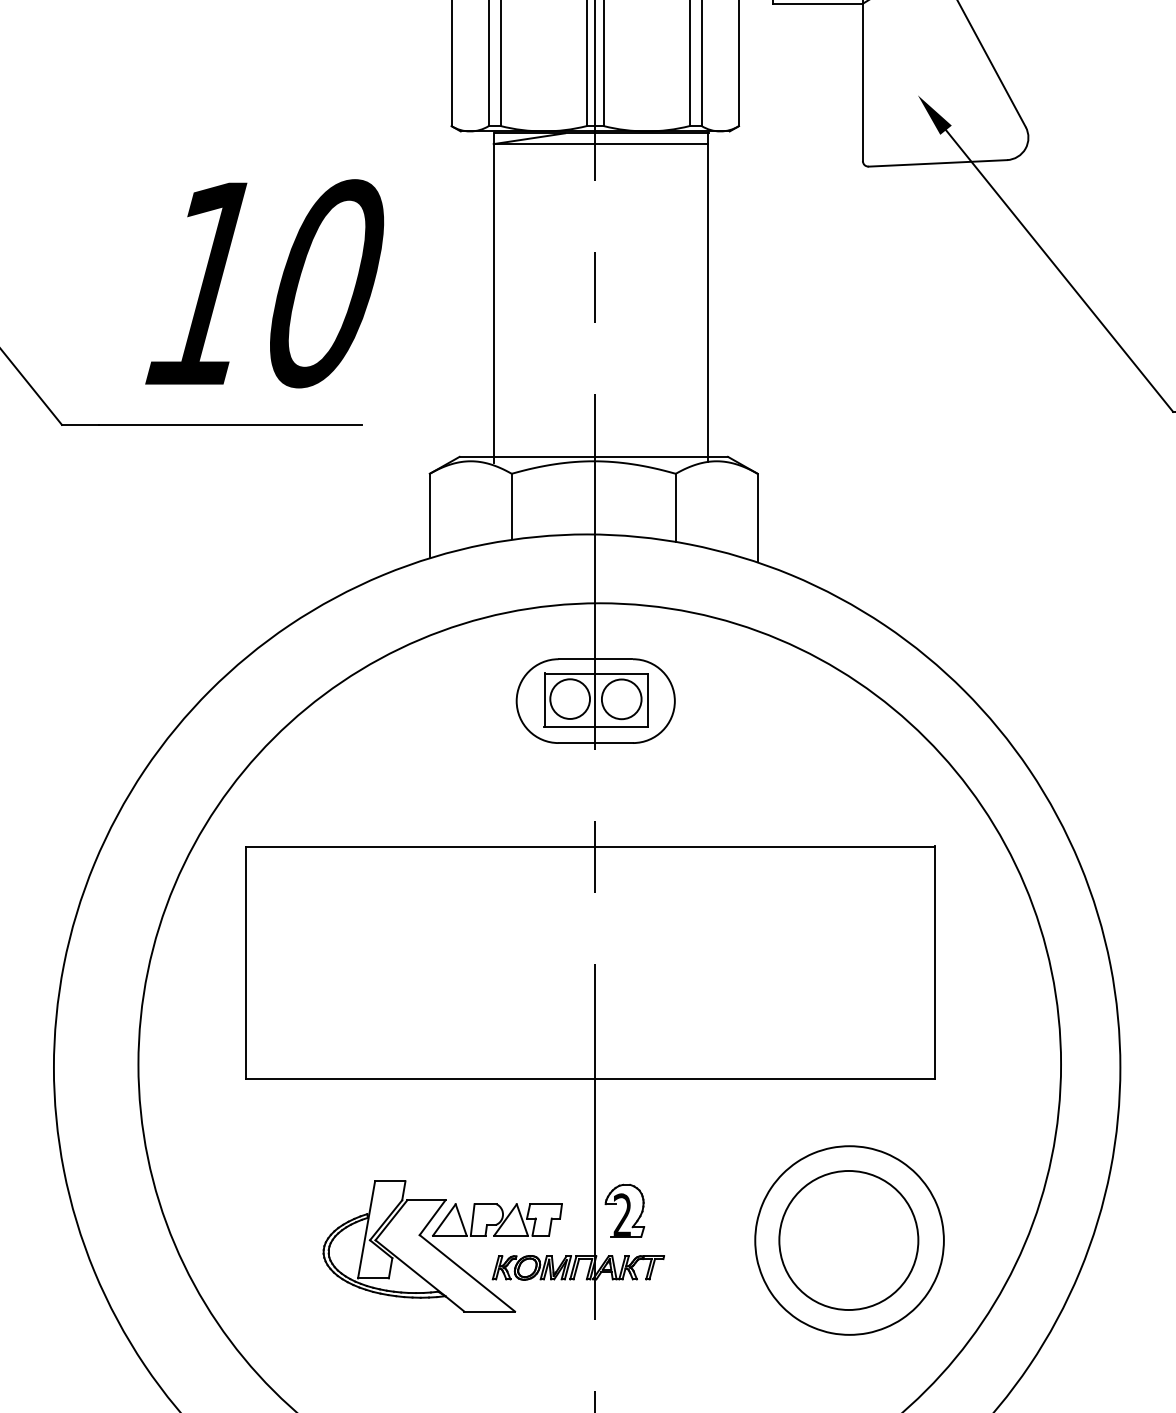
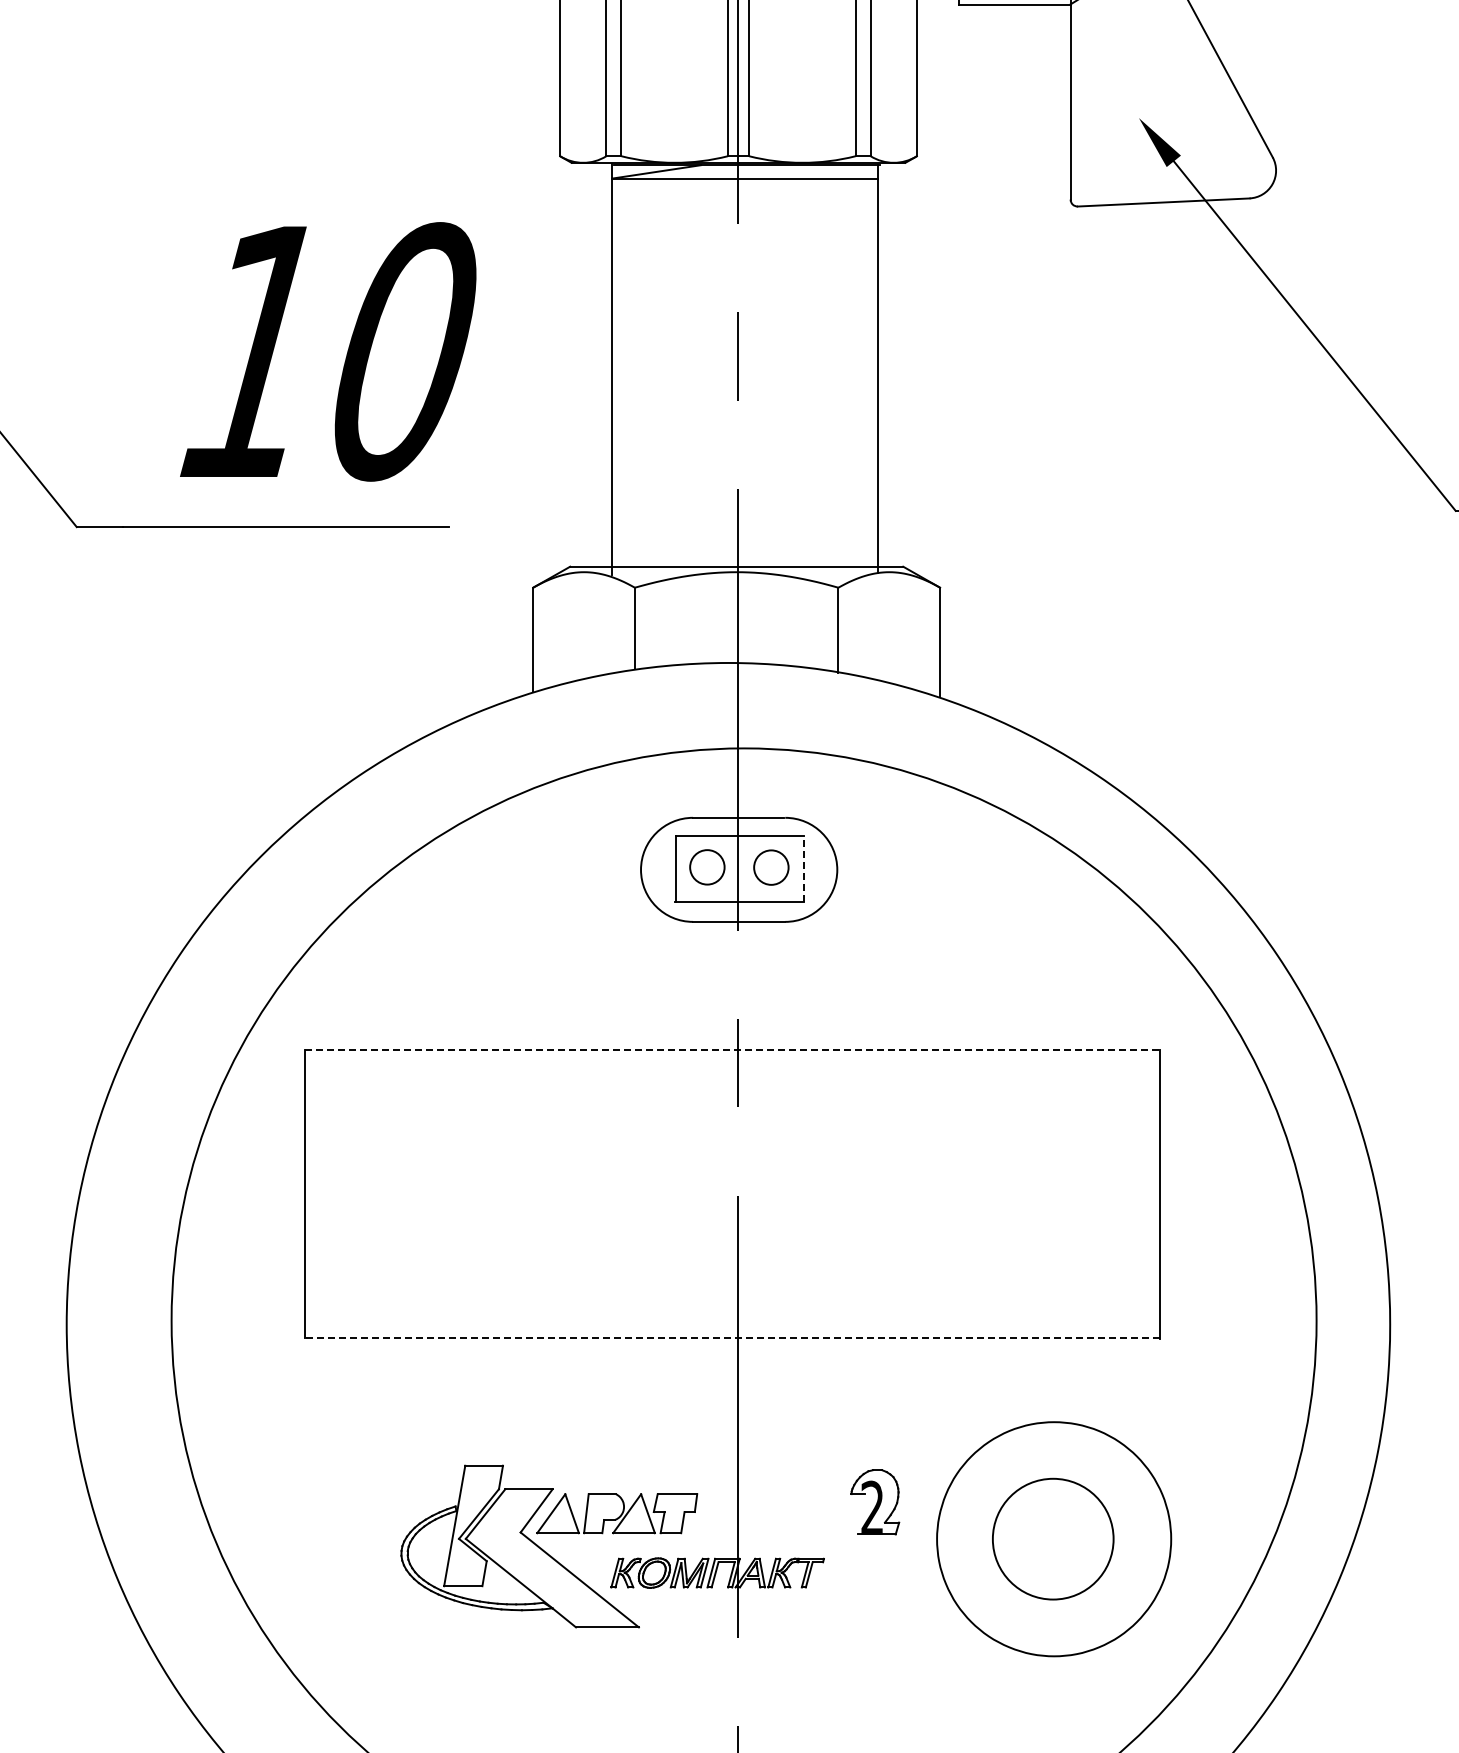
circle: (570, 698) -> (707, 866), size x0.7
circle: (621, 699) -> (770, 867), size x0.7
line: (648, 700) -> (804, 868), solid -> dashed
line: (590, 846) -> (732, 1050), solid -> dashed
line: (590, 1078) -> (732, 1338), solid -> dashed
part: (625, 1210) -> (875, 1502), moved
circle: (848, 1239) -> (1052, 1538), size x0.7

